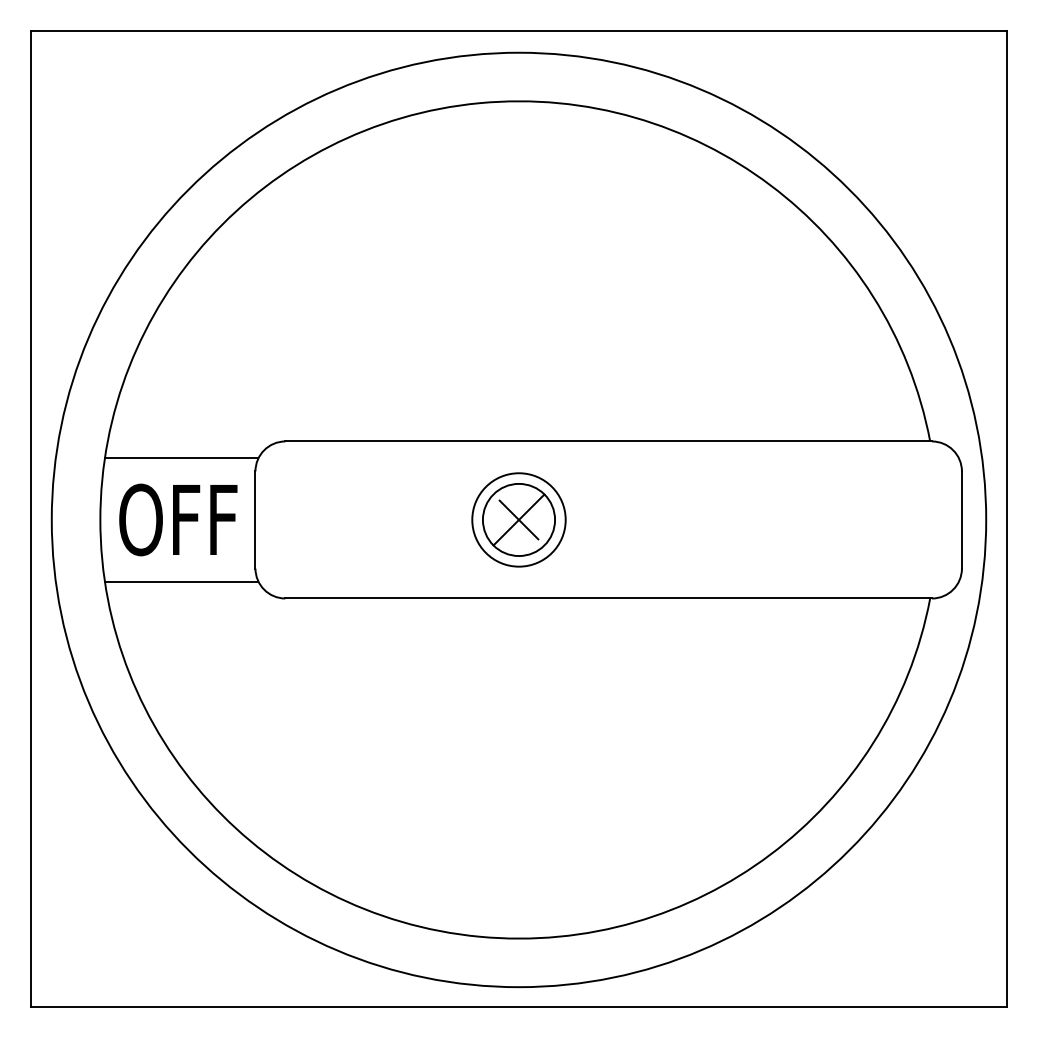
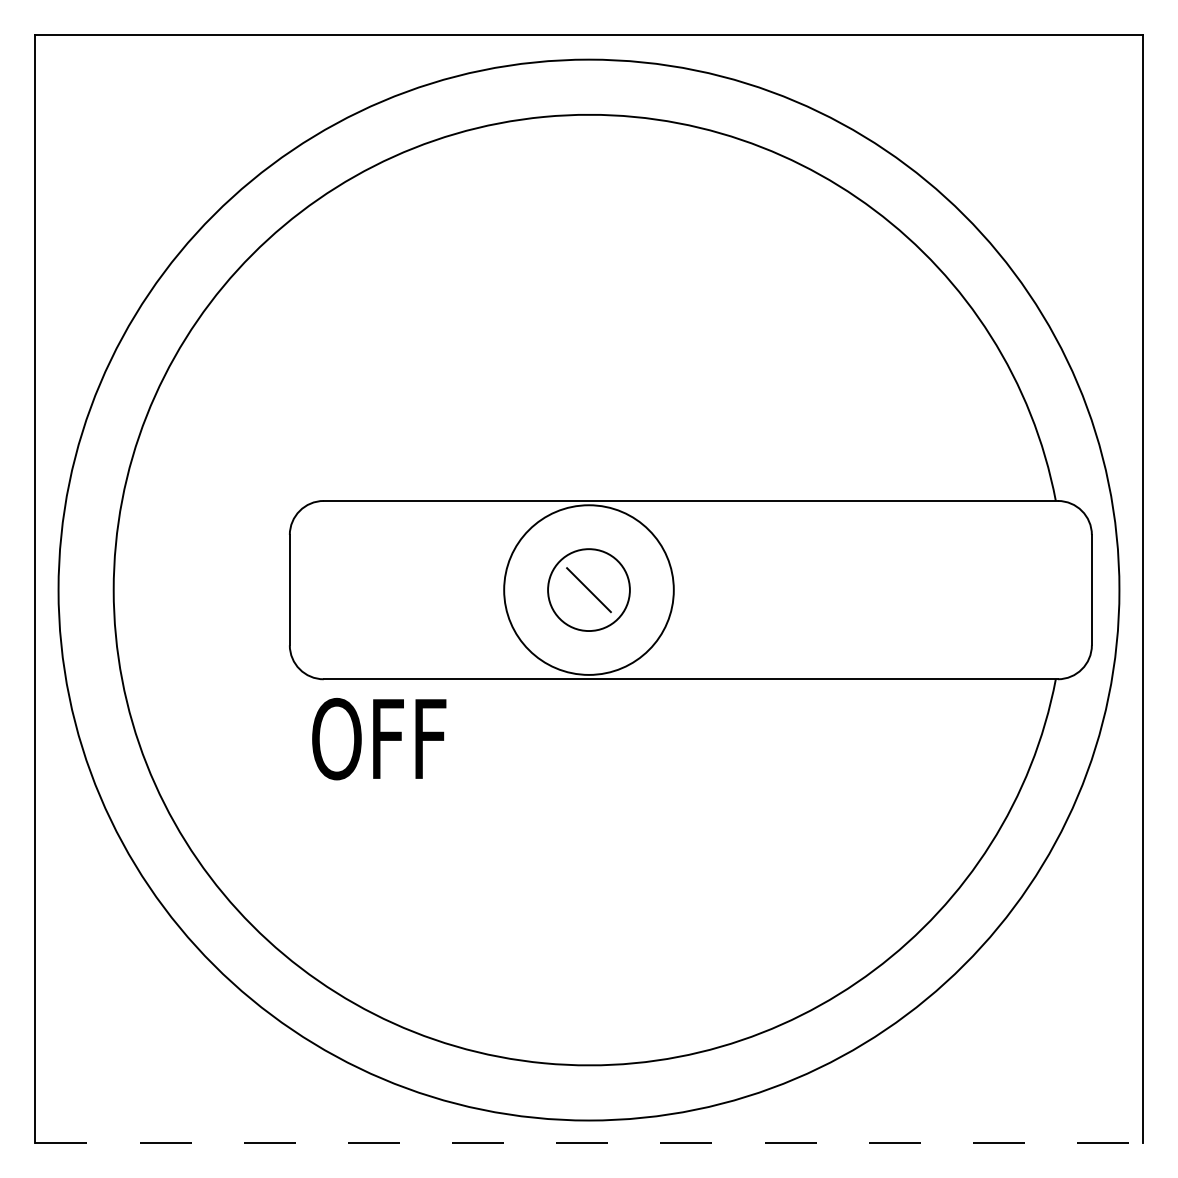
line: (181, 458) -> (205, 520), removed
text: (178, 520) -> (379, 739), moved
circle: (518, 520) -> (588, 590), size x1.6
line: (518, 520) -> (588, 590), removed
line: (181, 581) -> (205, 660), removed
line: (519, 1006) -> (589, 1142), solid -> dashed

